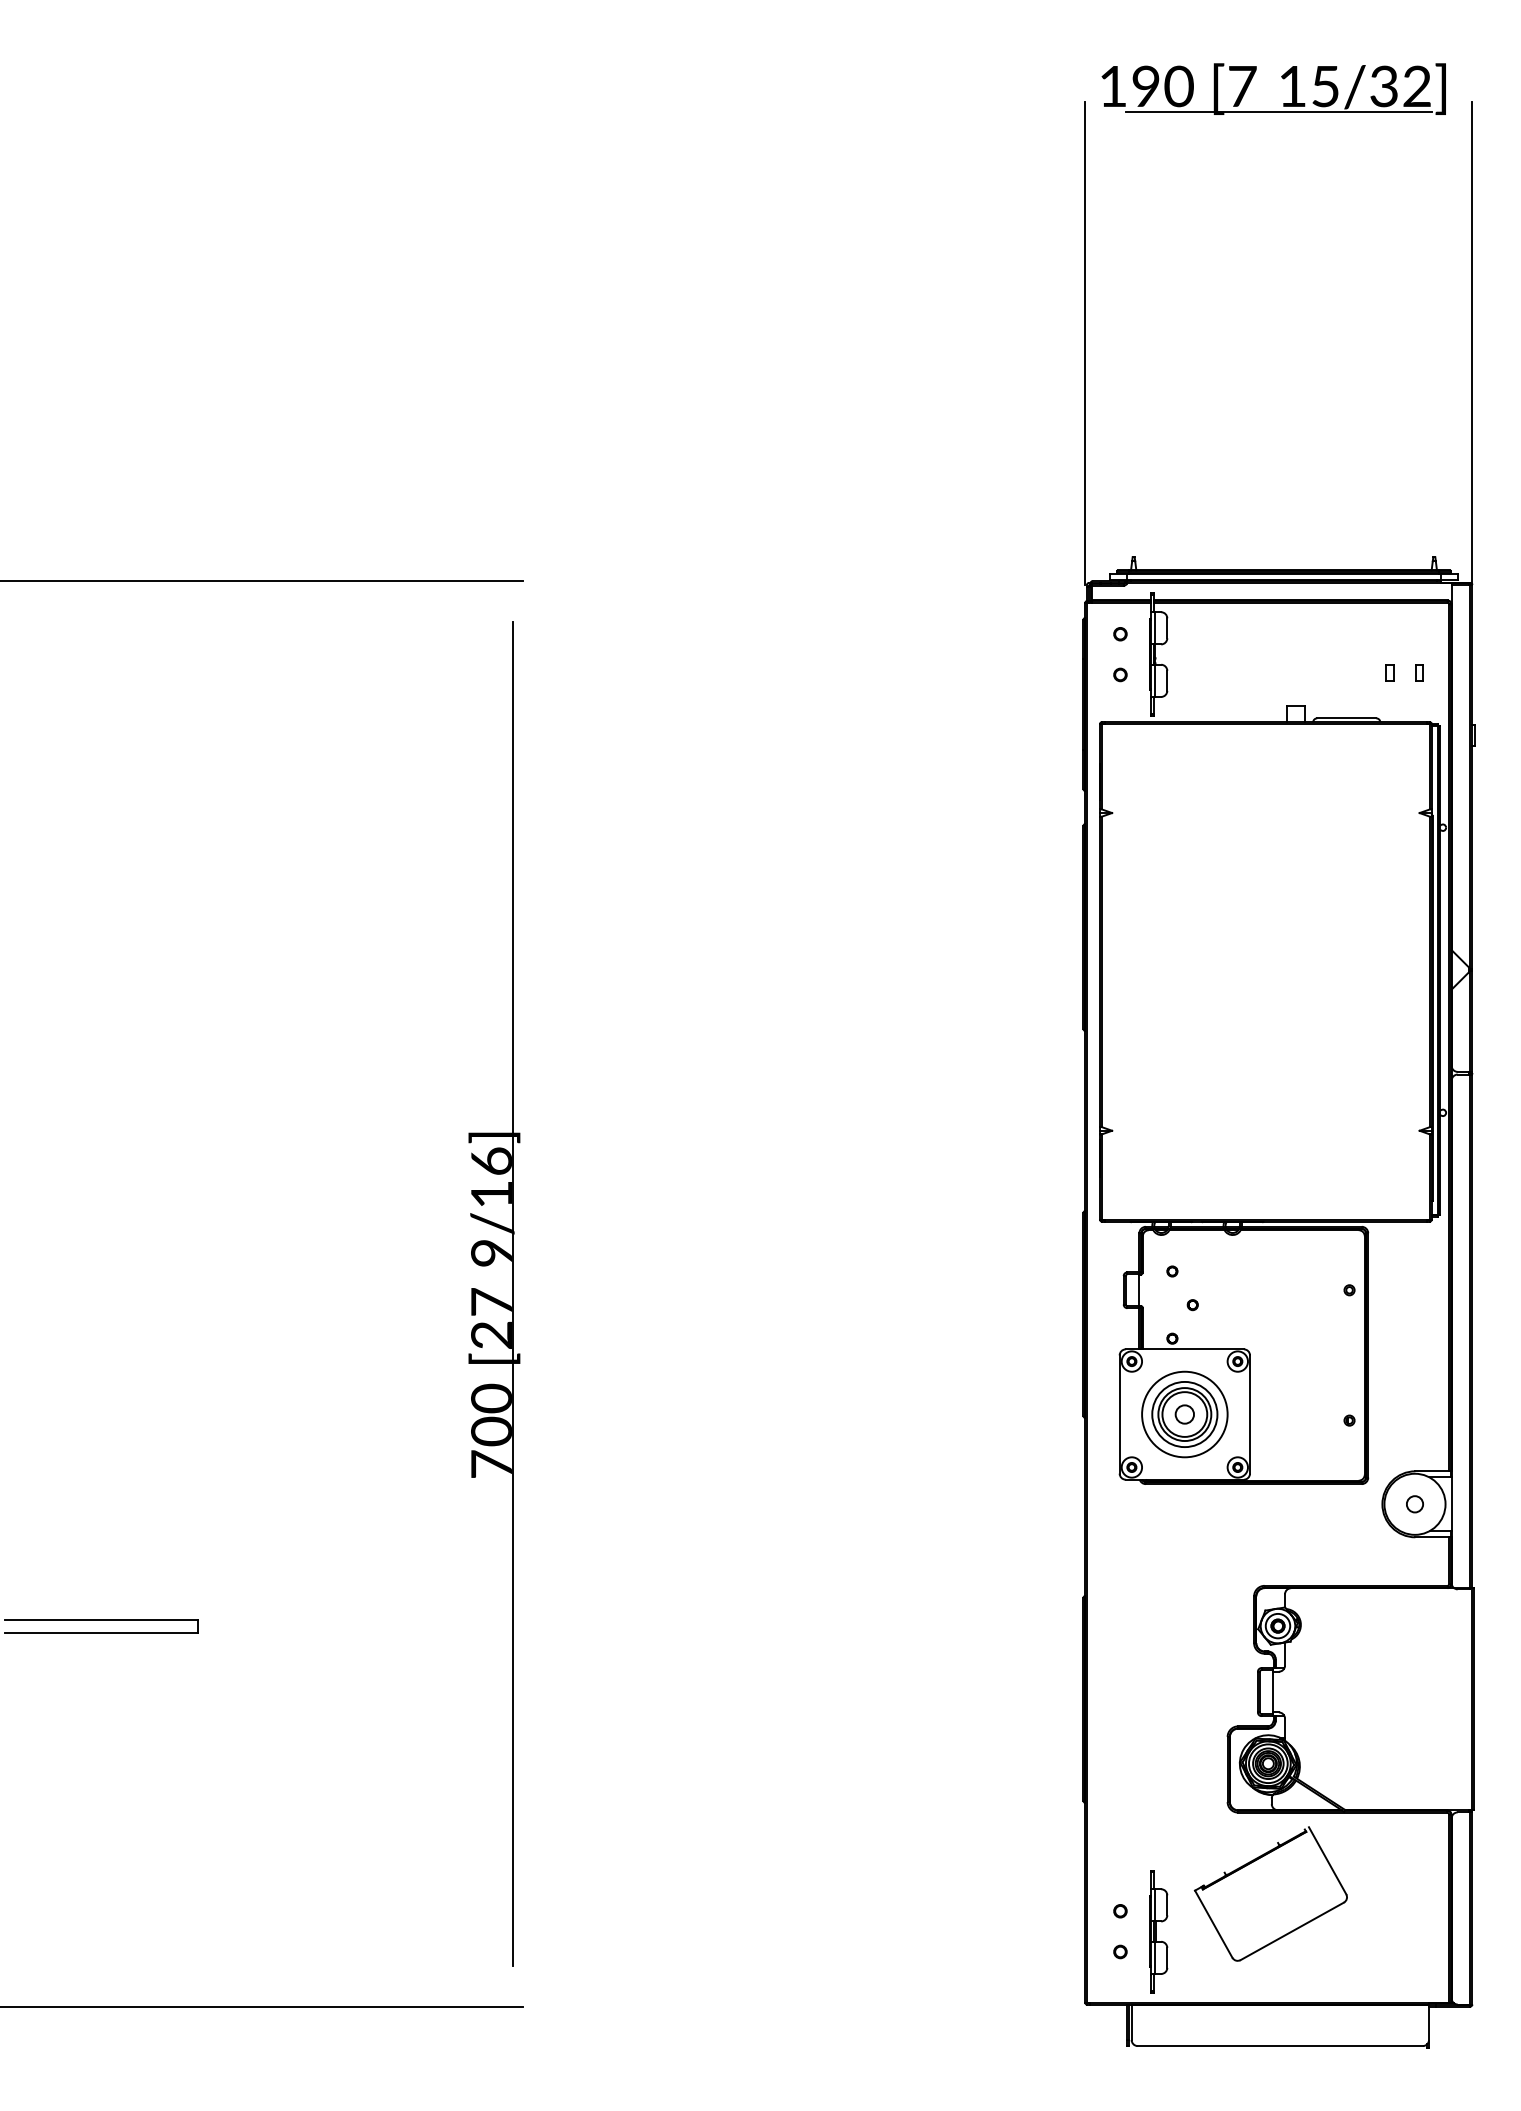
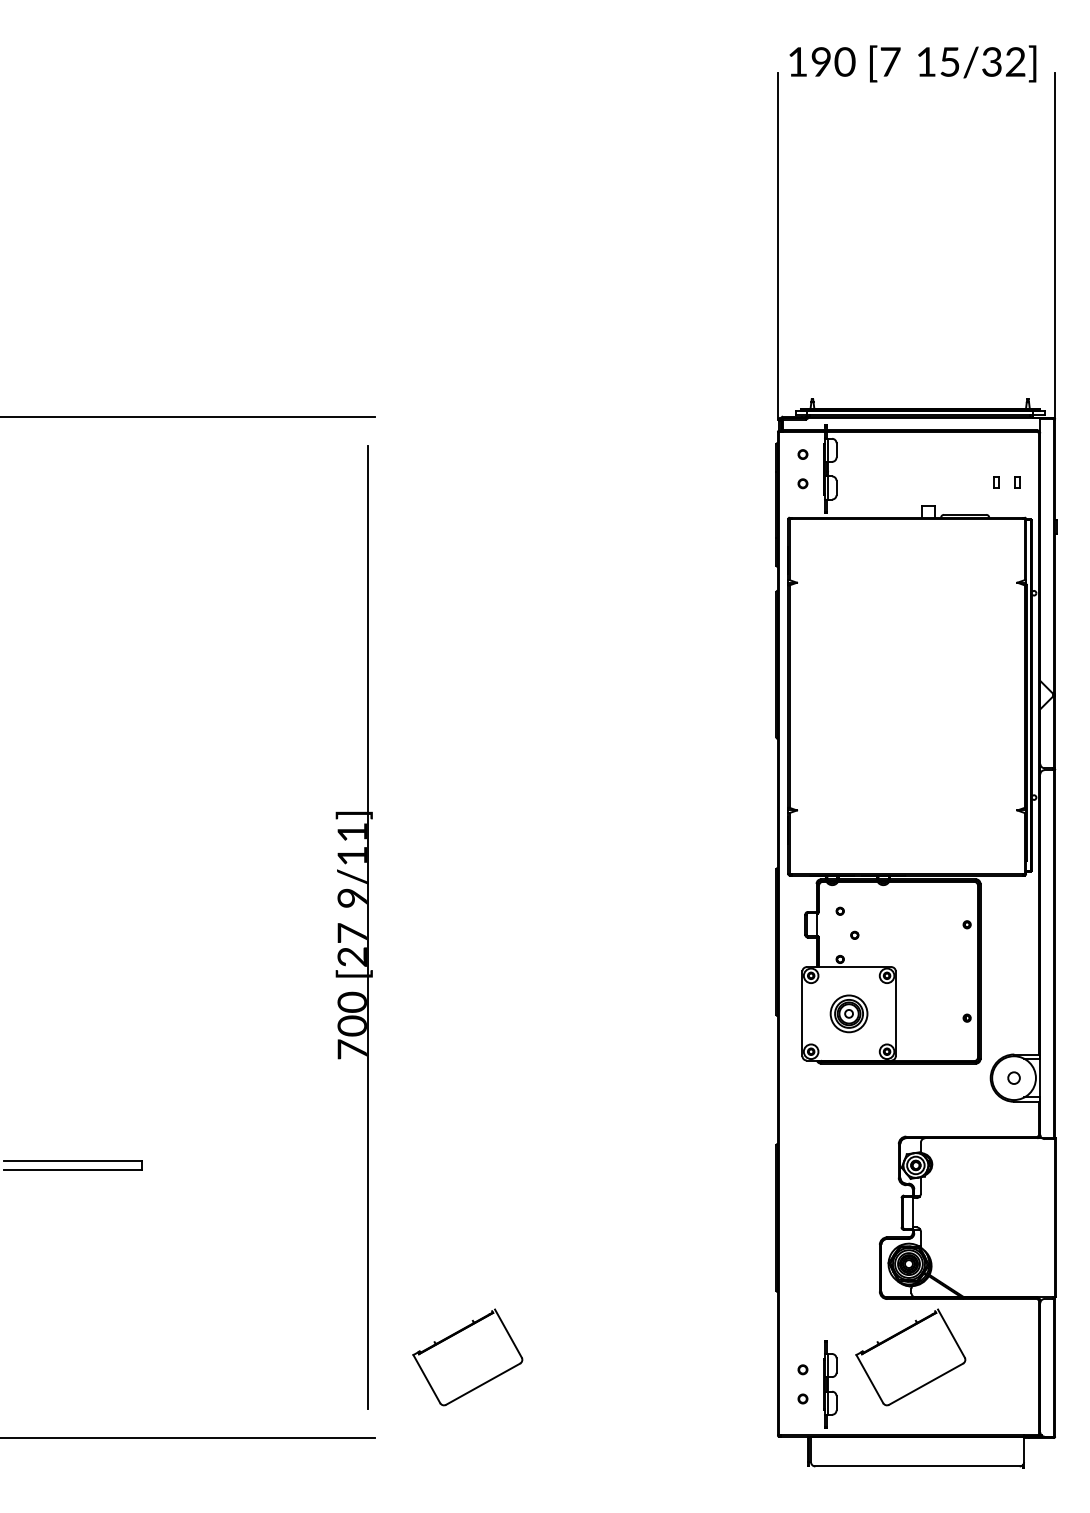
line: (1278, 112) -> (916, 80), removed
text: (490, 1160) -> (351, 831), 9/16] -> 9/11]
part: (1183, 1414) -> (848, 1013), size x0.6
part: (652, 1894) -> (467, 1357), added

